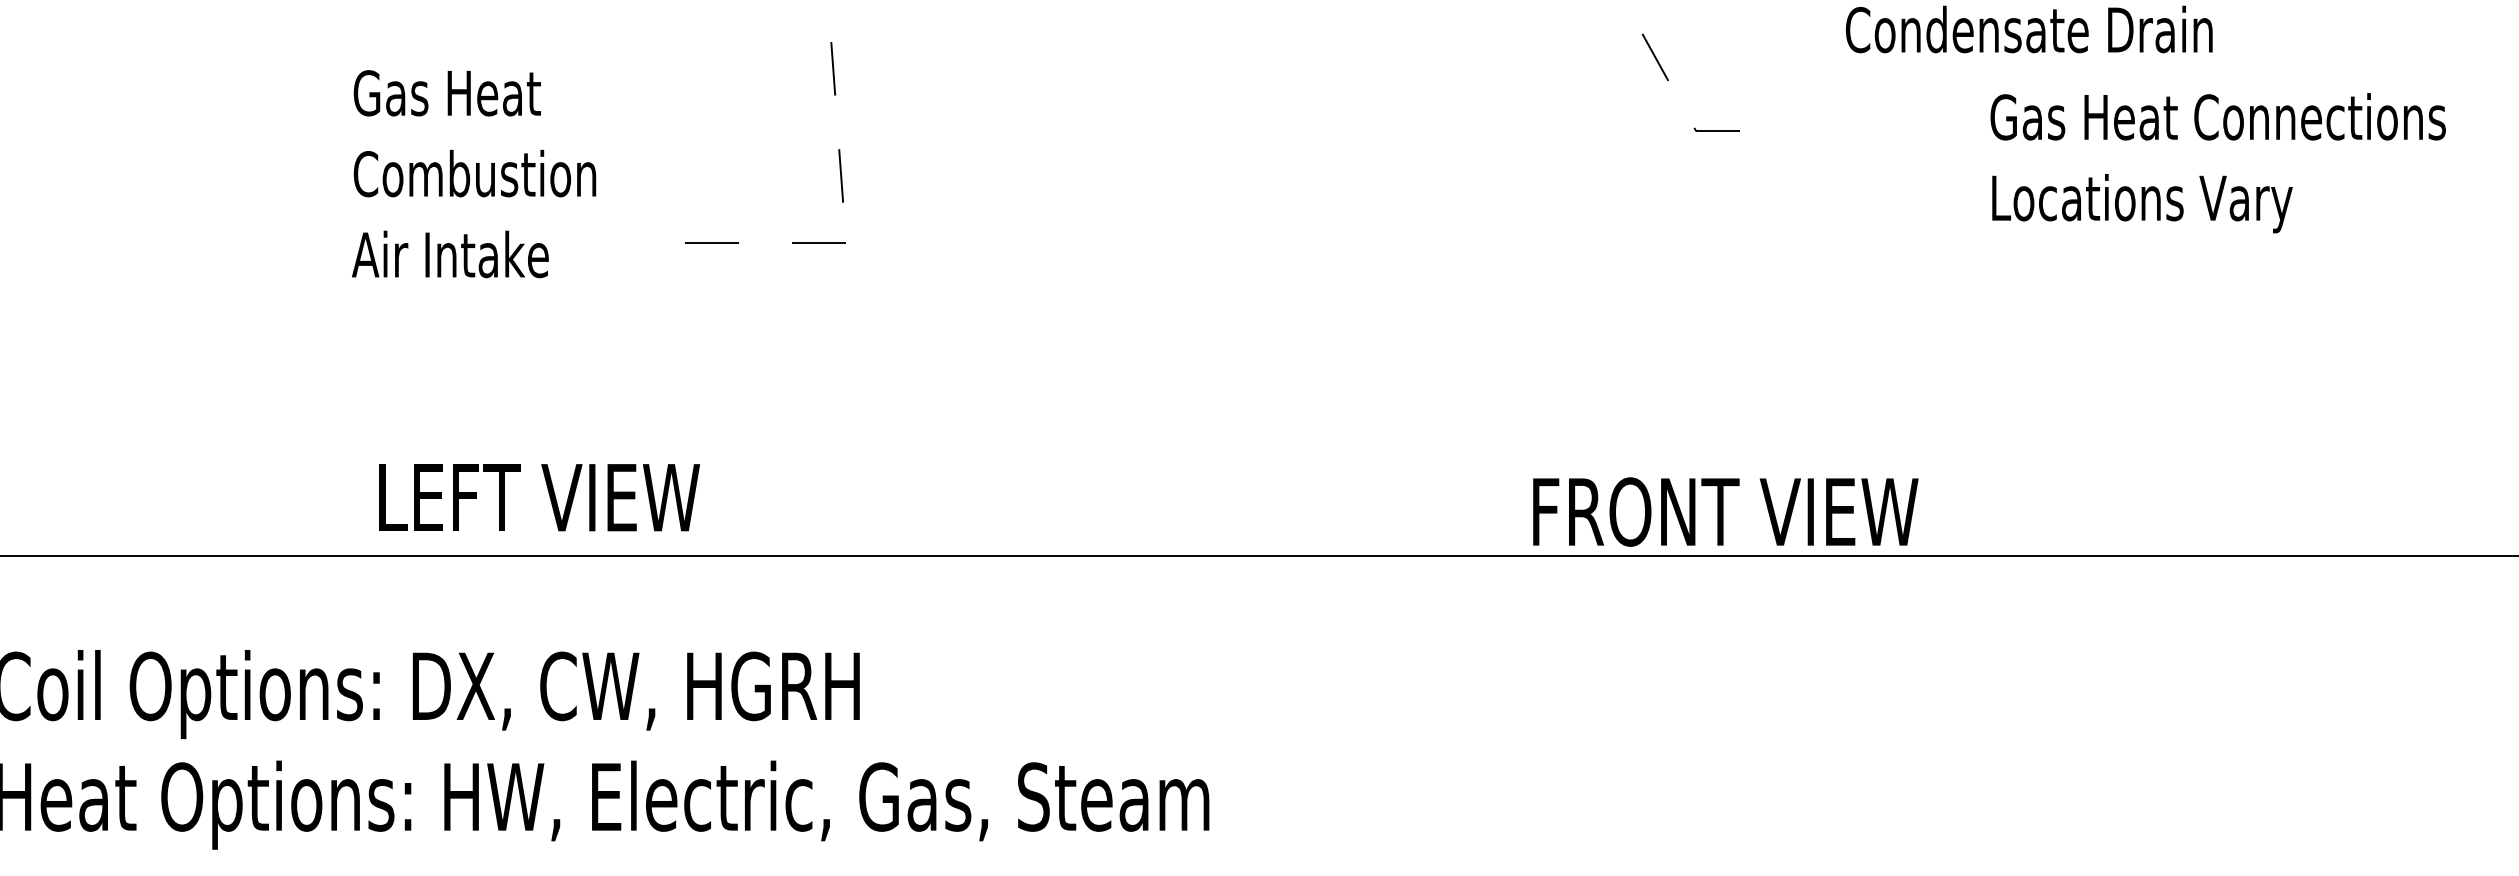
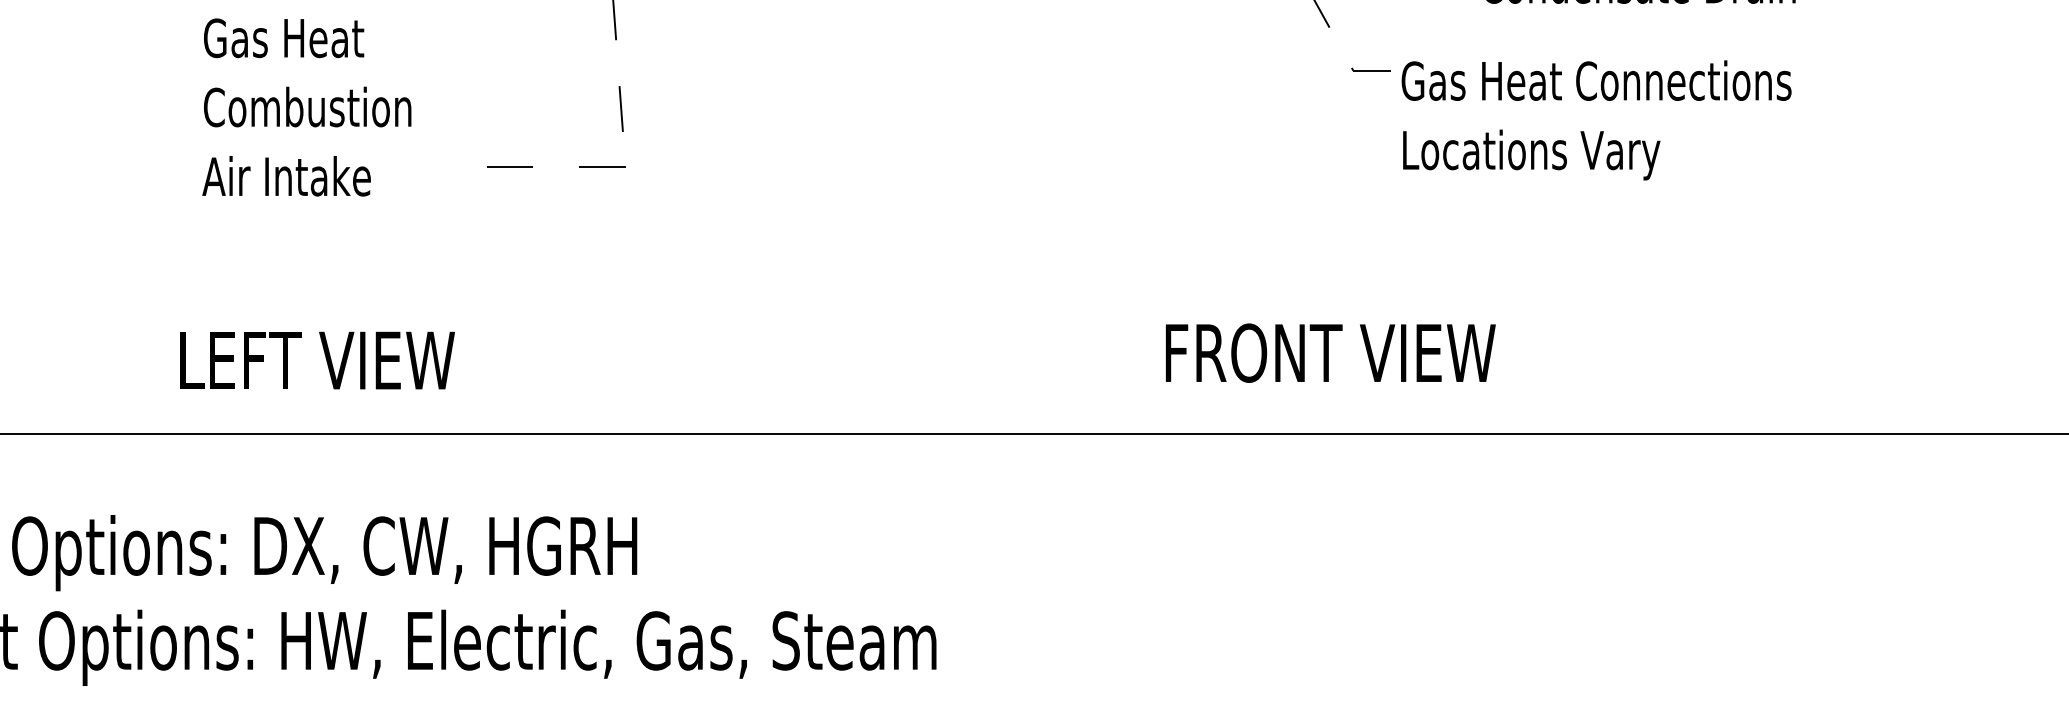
text: (2217, 163) -> (1595, 120), moved
text: (539, 497) -> (317, 360), moved
text: (1725, 511) -> (1330, 352), moved

